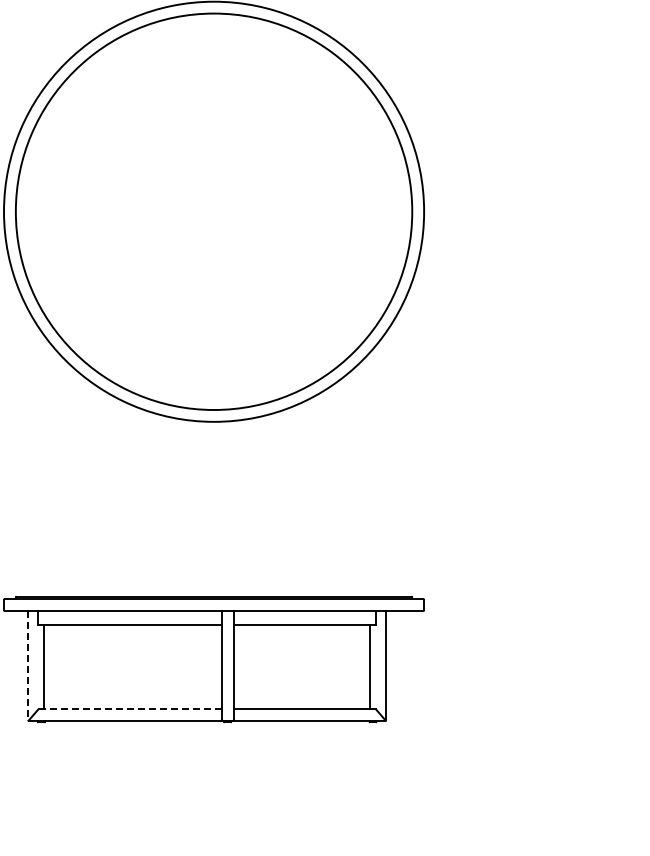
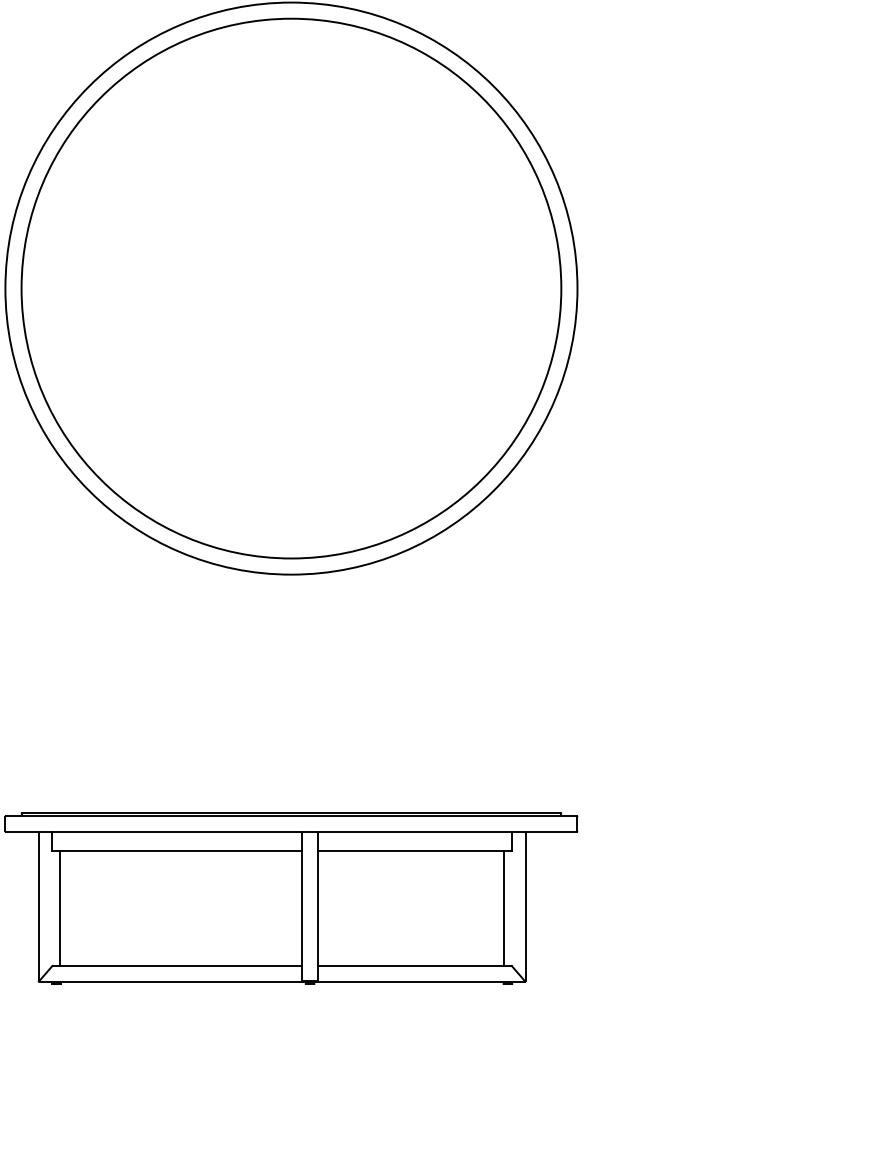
line: (28, 666) -> (38, 907), dashed -> solid
line: (130, 709) -> (177, 966), dashed -> solid

